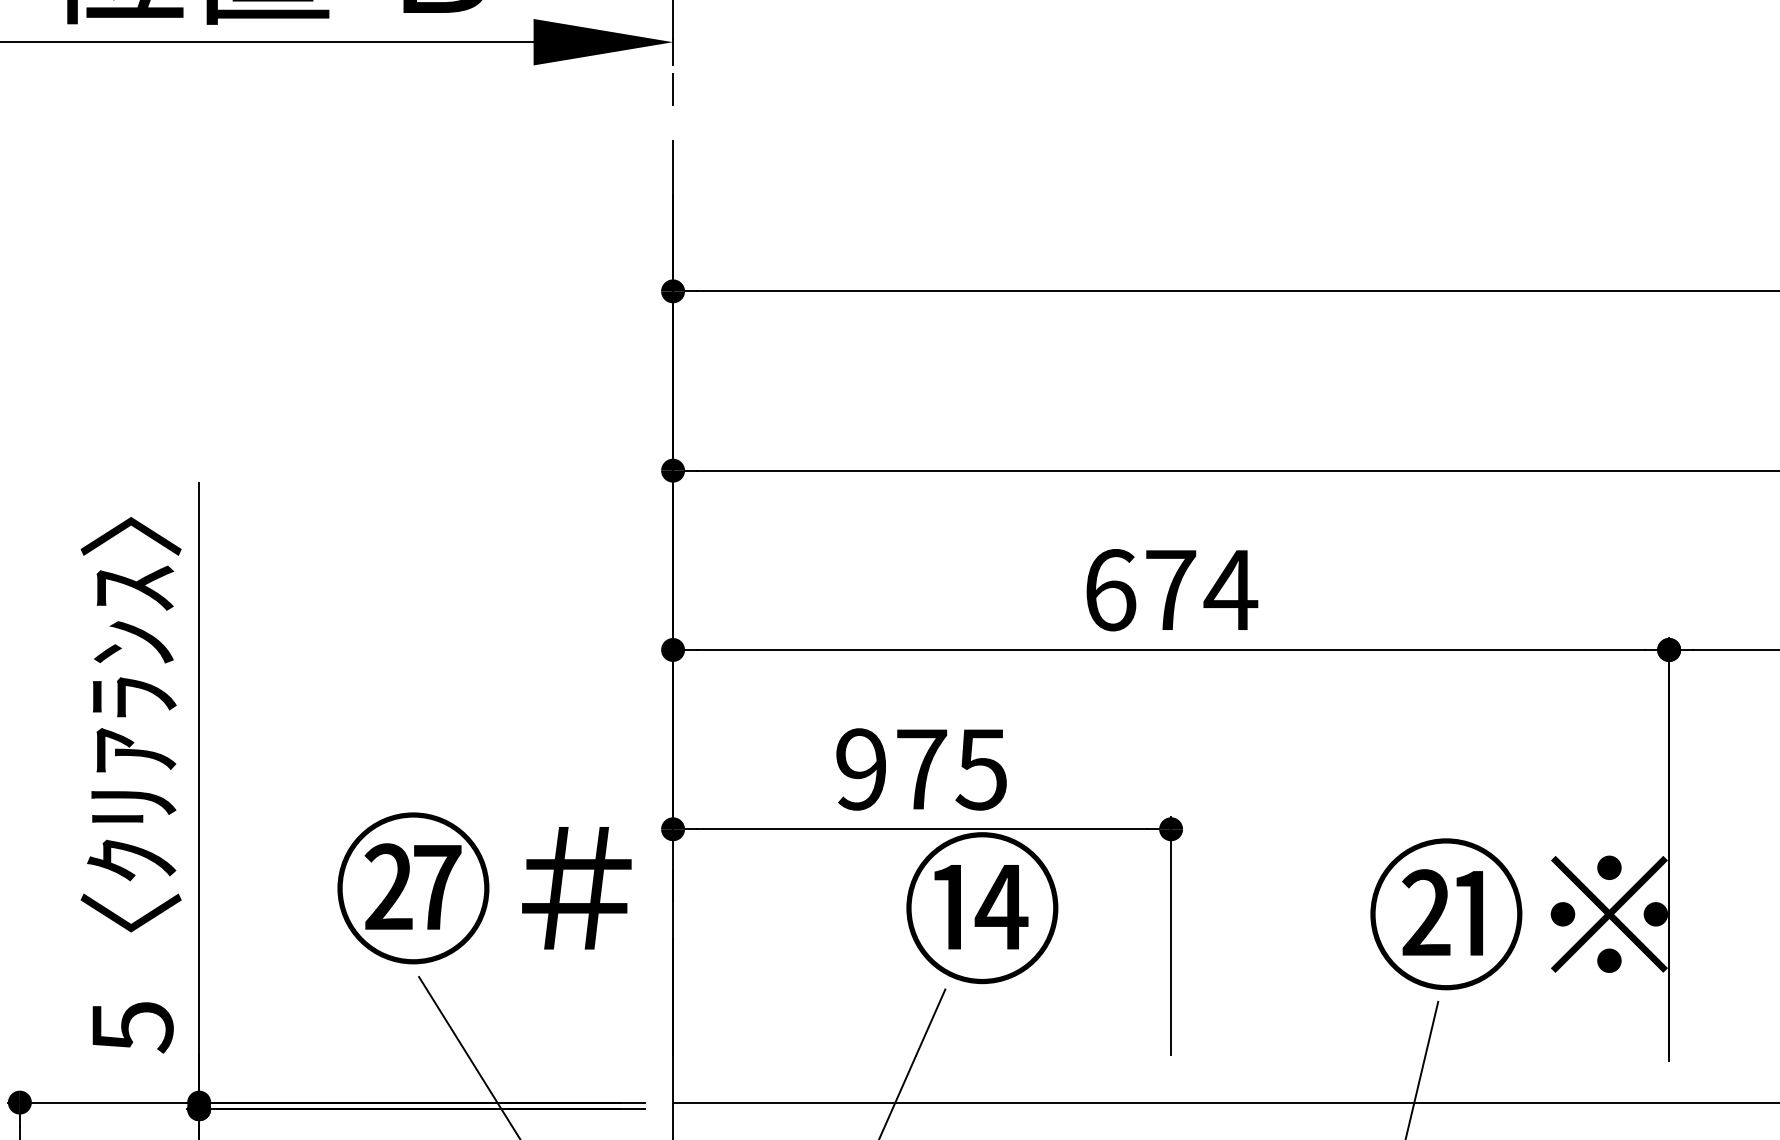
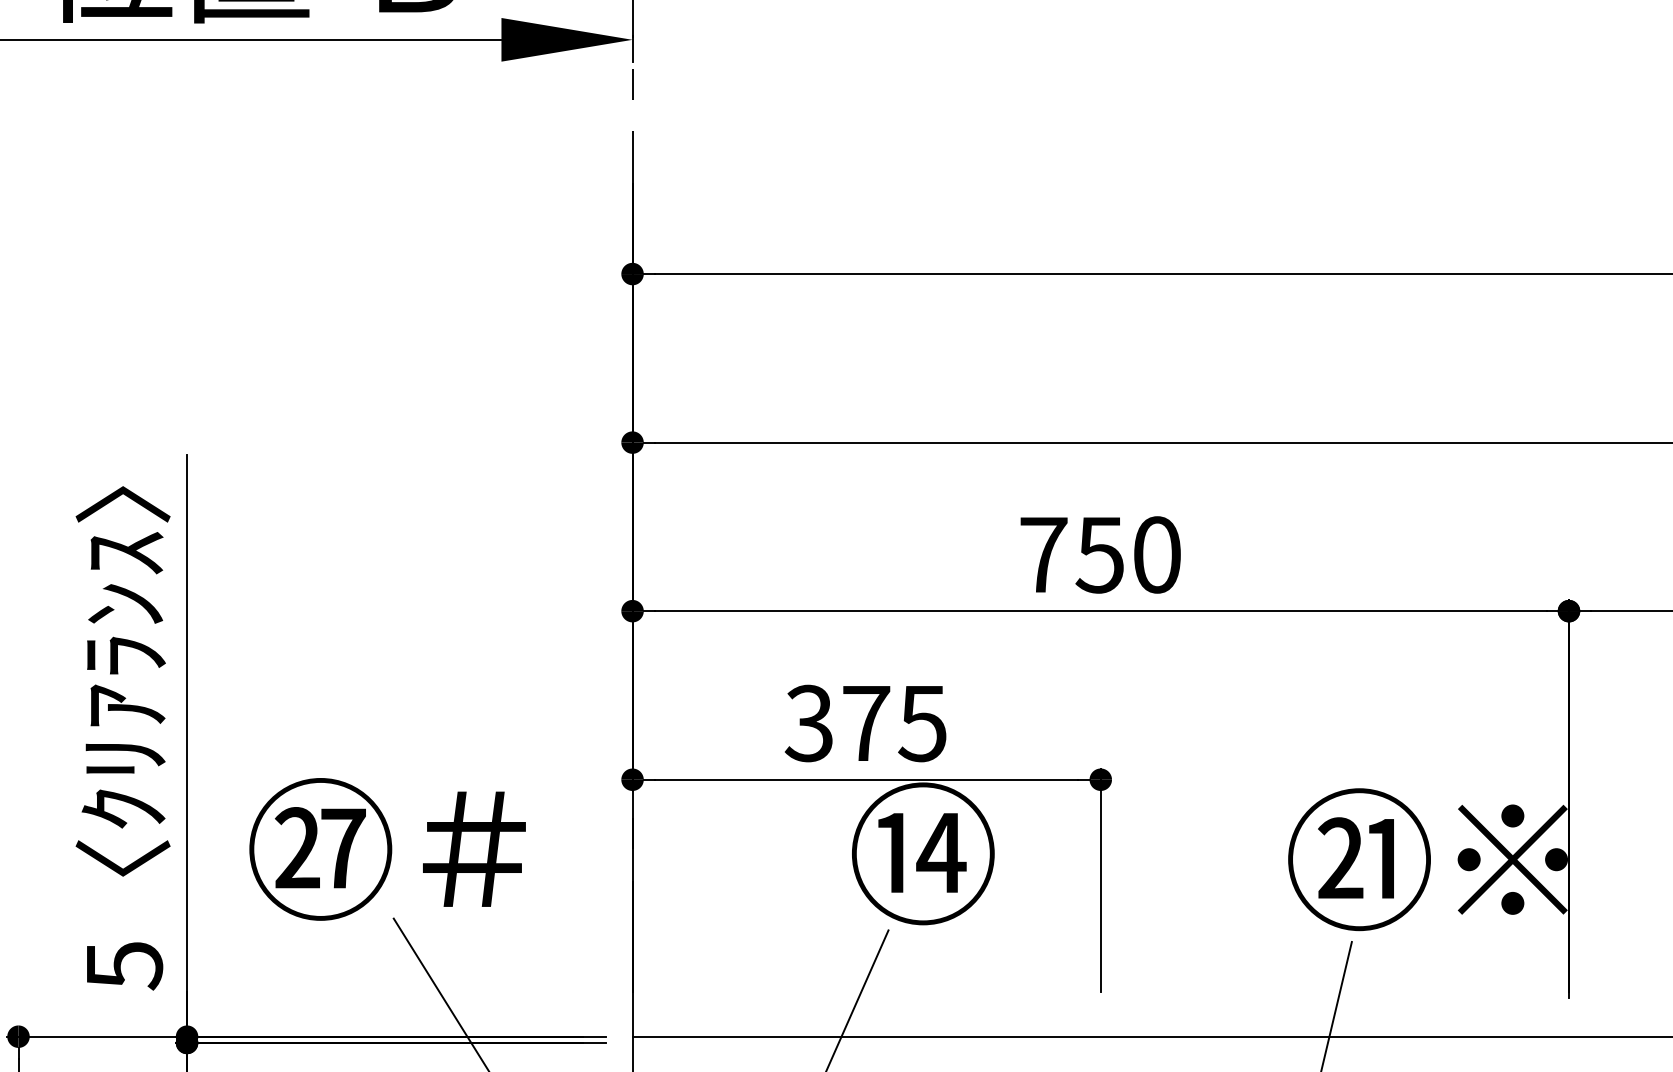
text: (1172, 590) -> (1102, 555), 674 -> 750
text: (860, 769) -> (808, 723), 975 -> 375
text: (484, 888) -> (387, 849), moved

